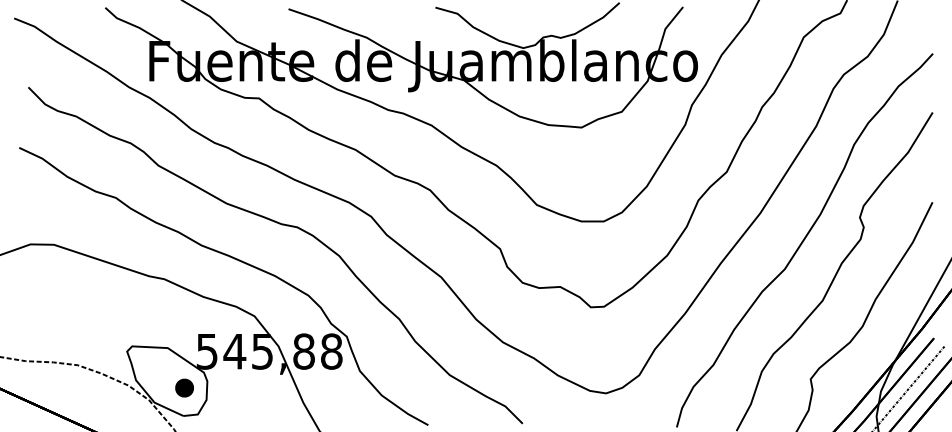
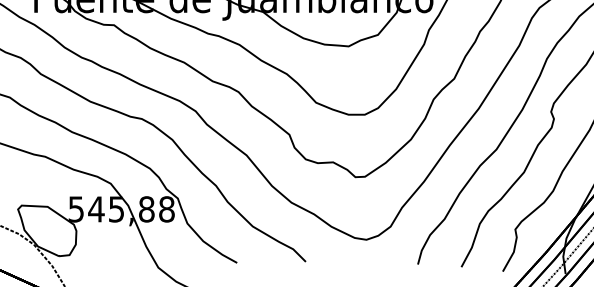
part: (184, 387) -> (59, 235), removed

